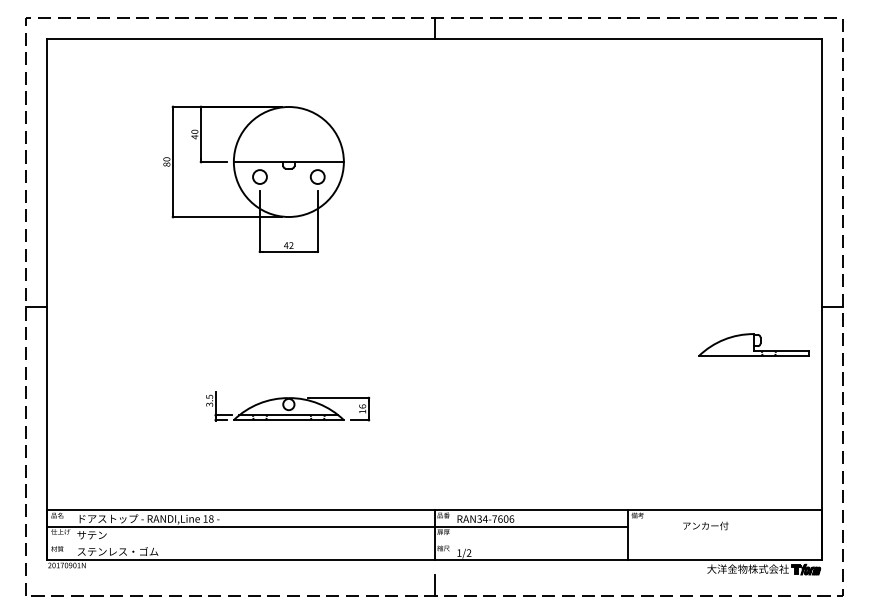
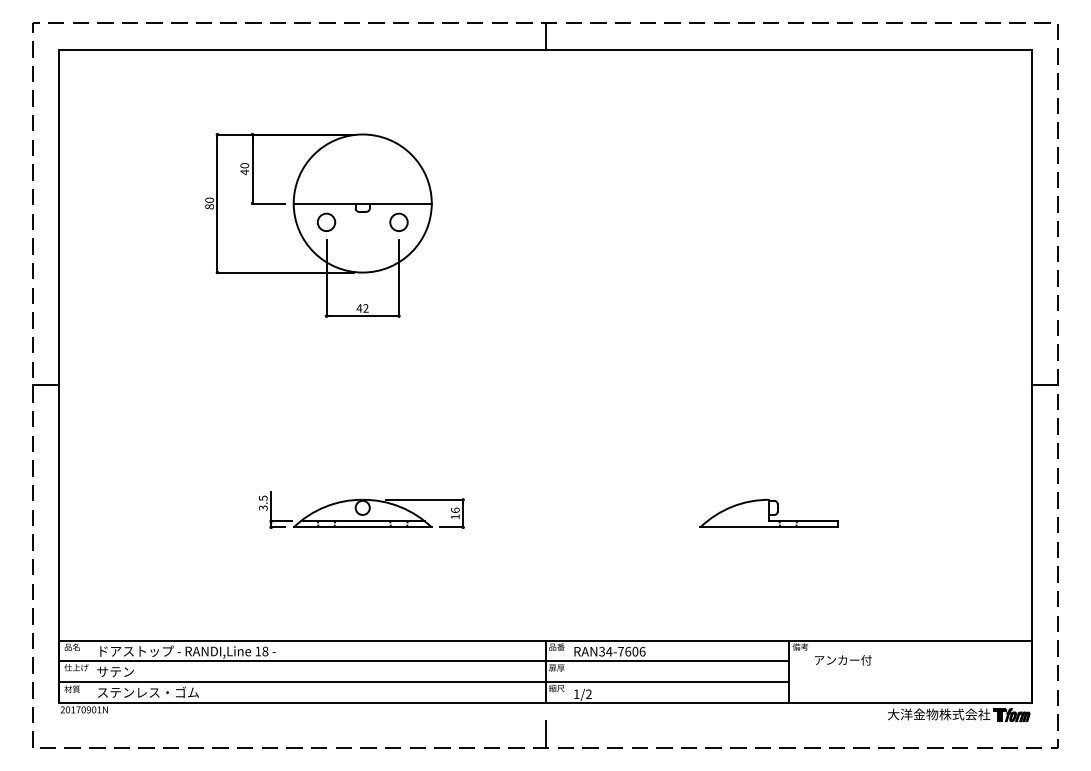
part: (753, 344) -> (768, 512), moved
text: (705, 525) -> (842, 659), moved
line: (337, 543) -> (423, 682), added

